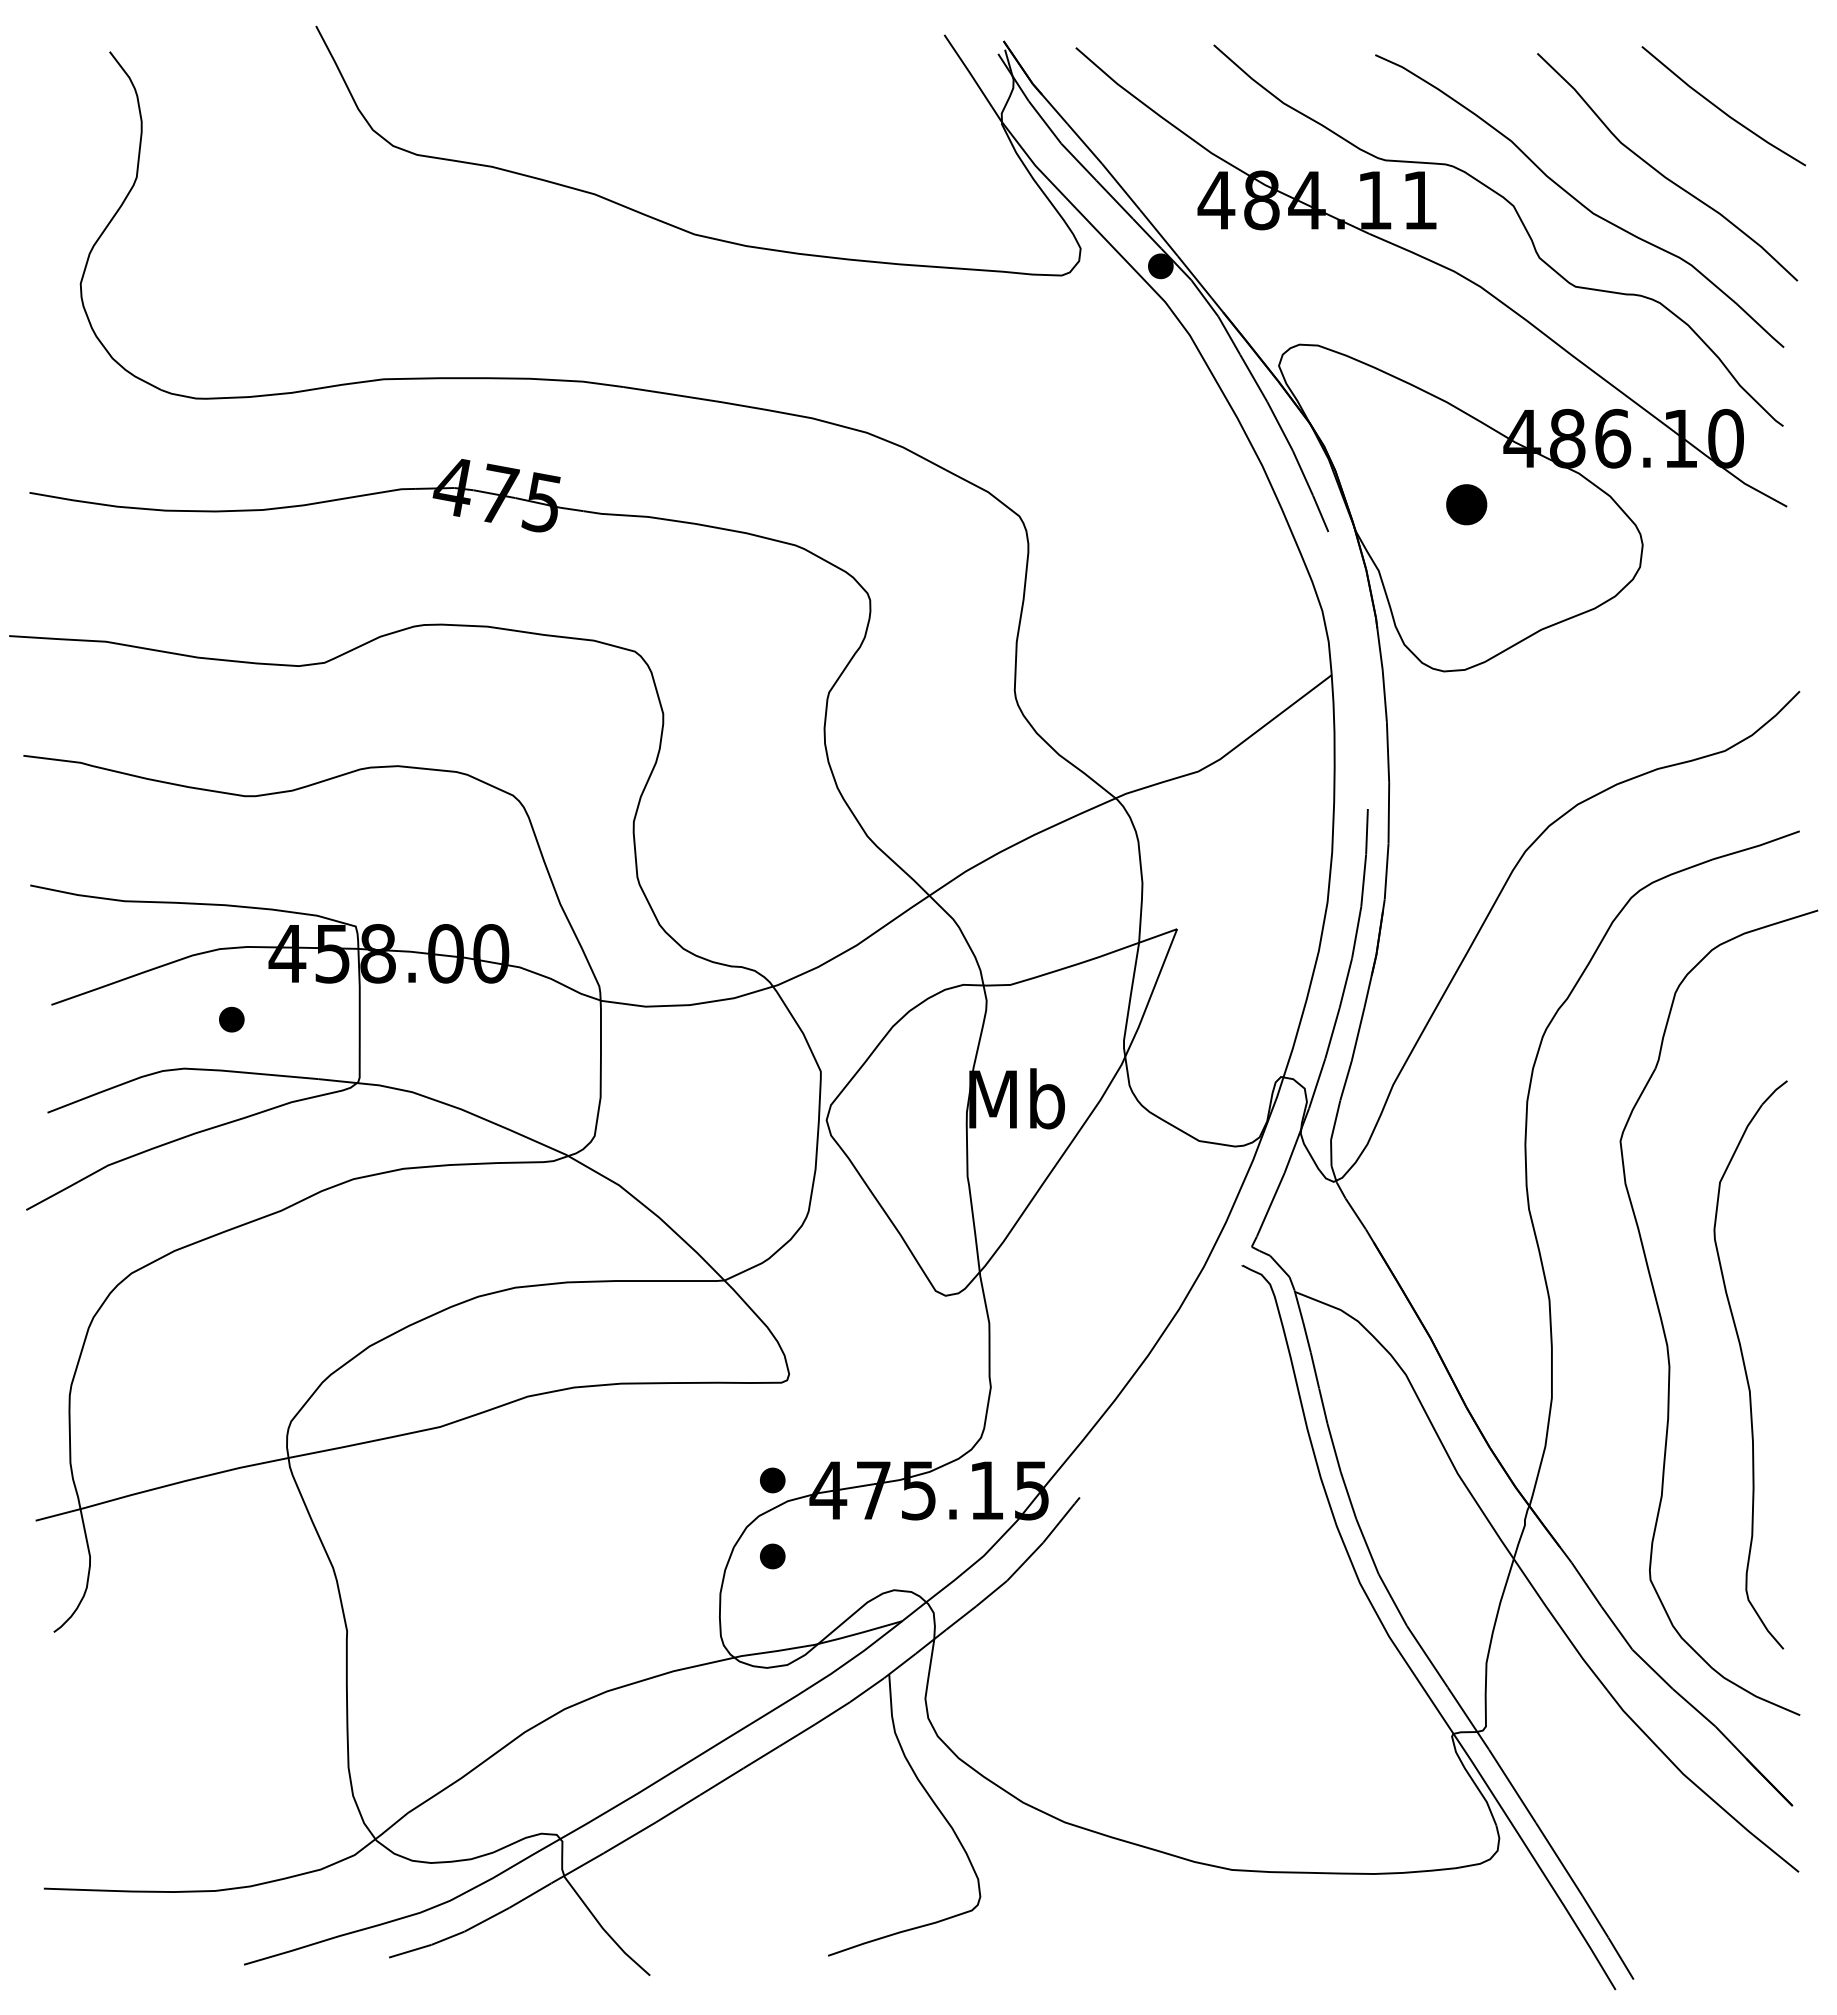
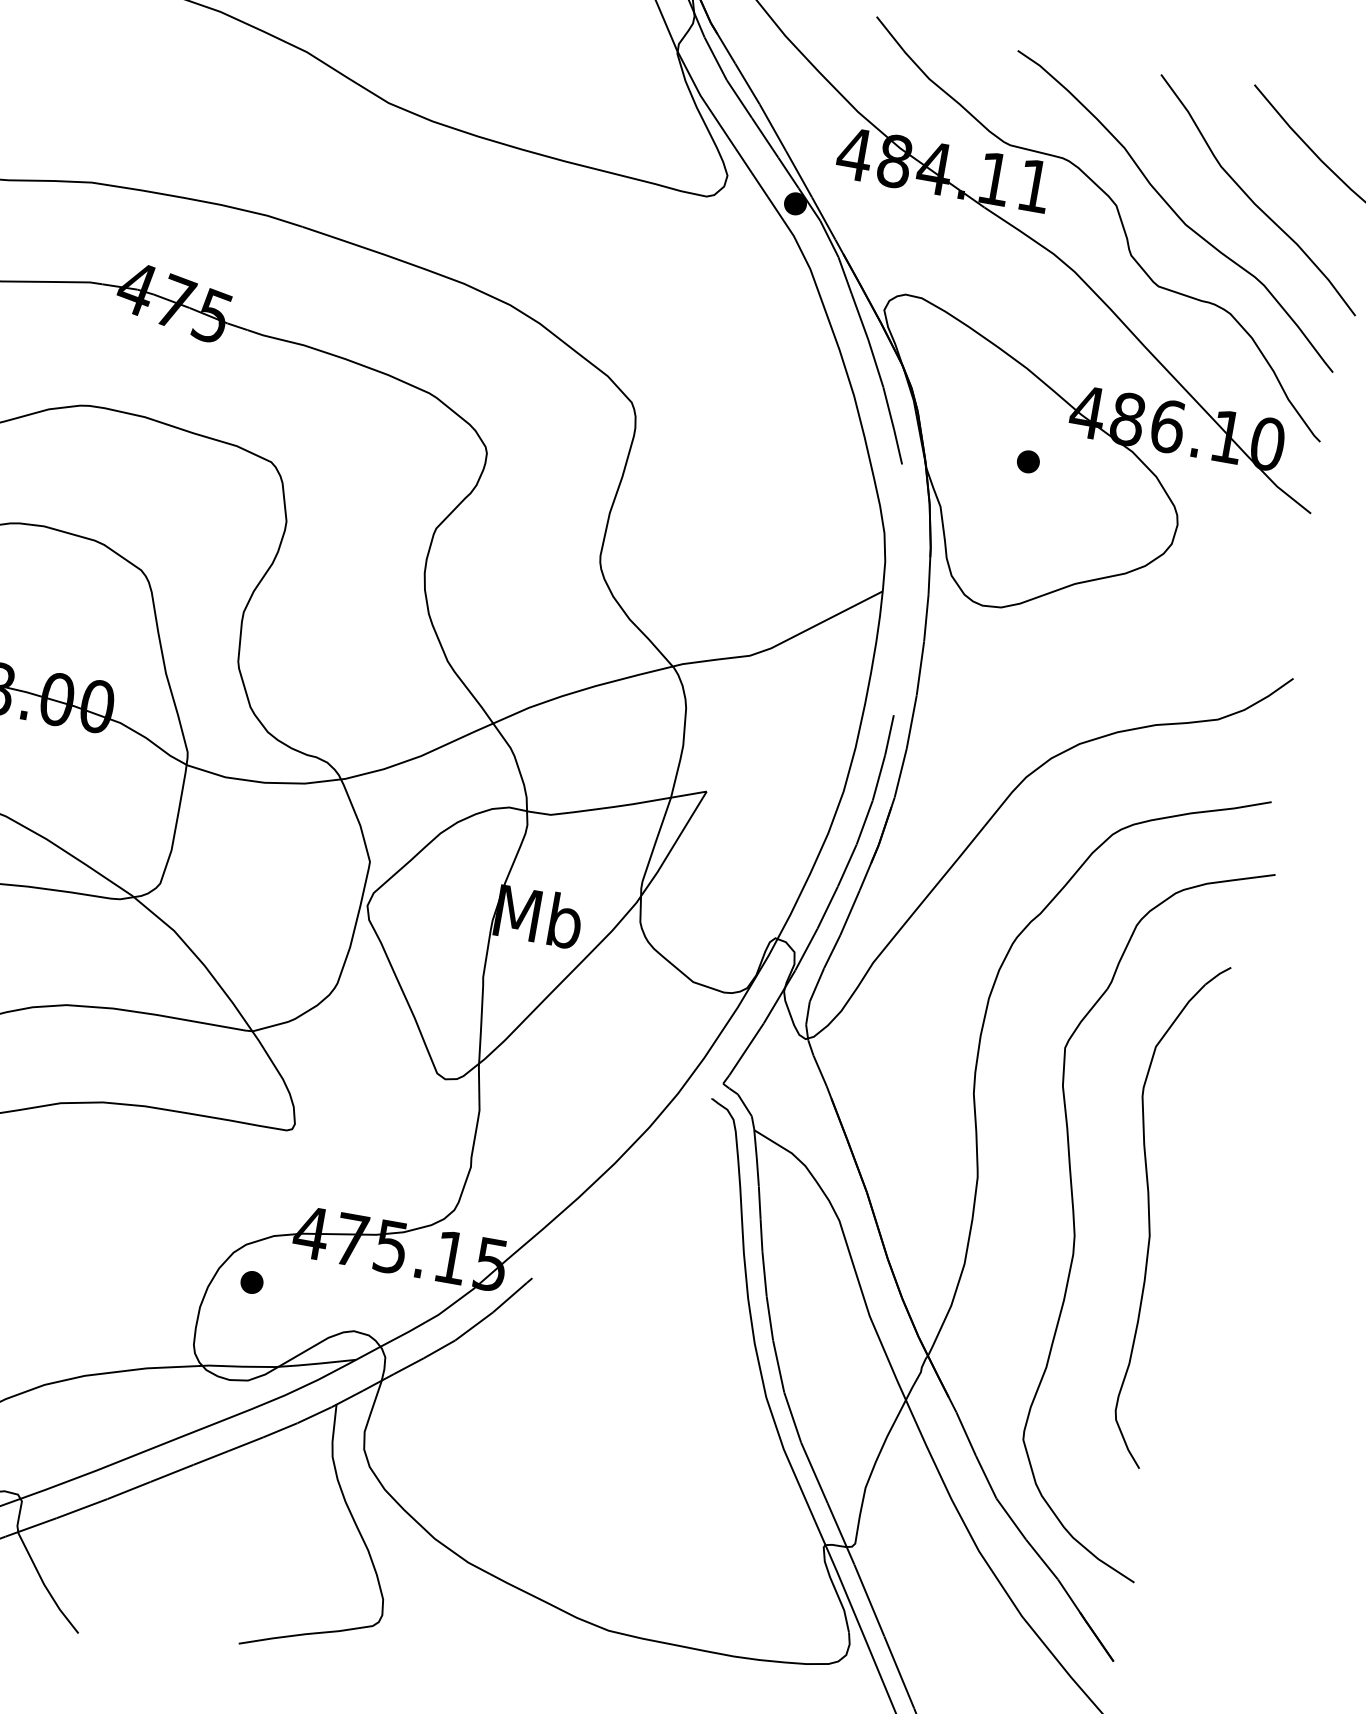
part: (1466, 504) -> (1028, 461), size x0.62
part: (1750, 1364) -> (1154, 1212), moved
part: (772, 1480) -> (263, 1215), removed

